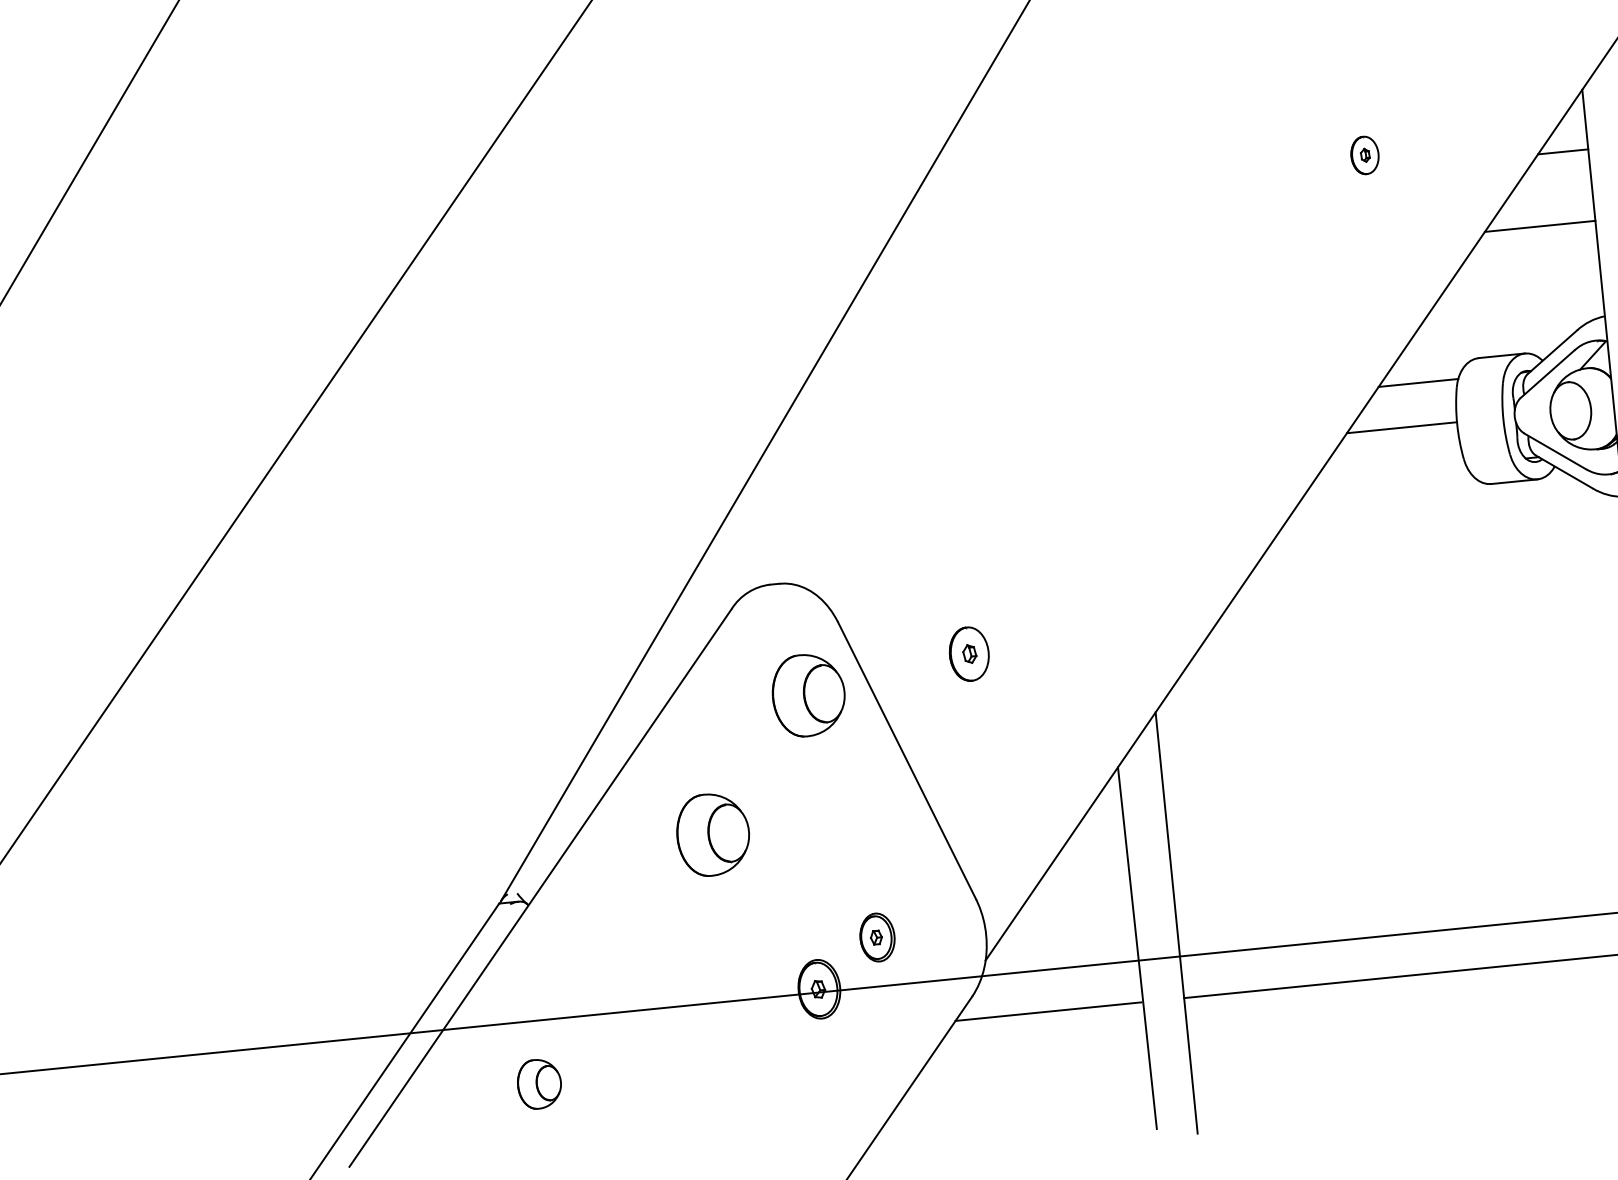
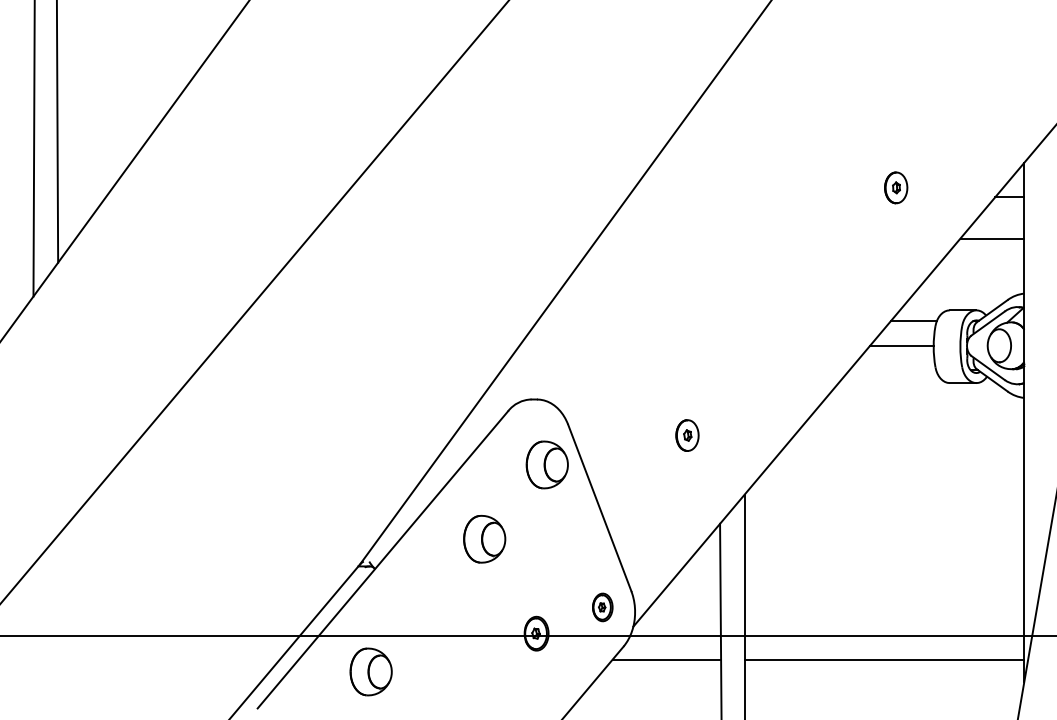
part: (1365, 154) -> (896, 187), size x1.43
part: (969, 653) -> (687, 435), moved
part: (876, 937) -> (602, 607), moved
part: (538, 1083) -> (370, 671), size x1.67

